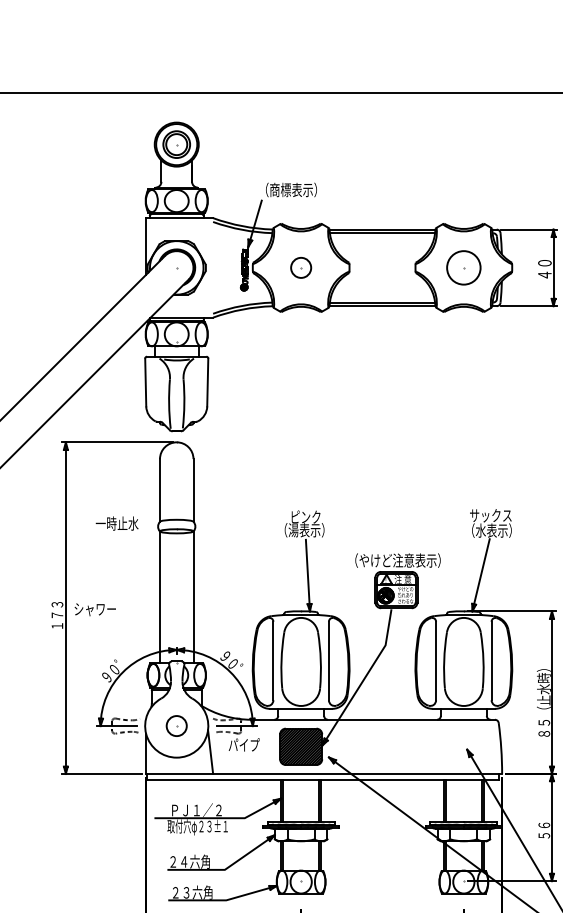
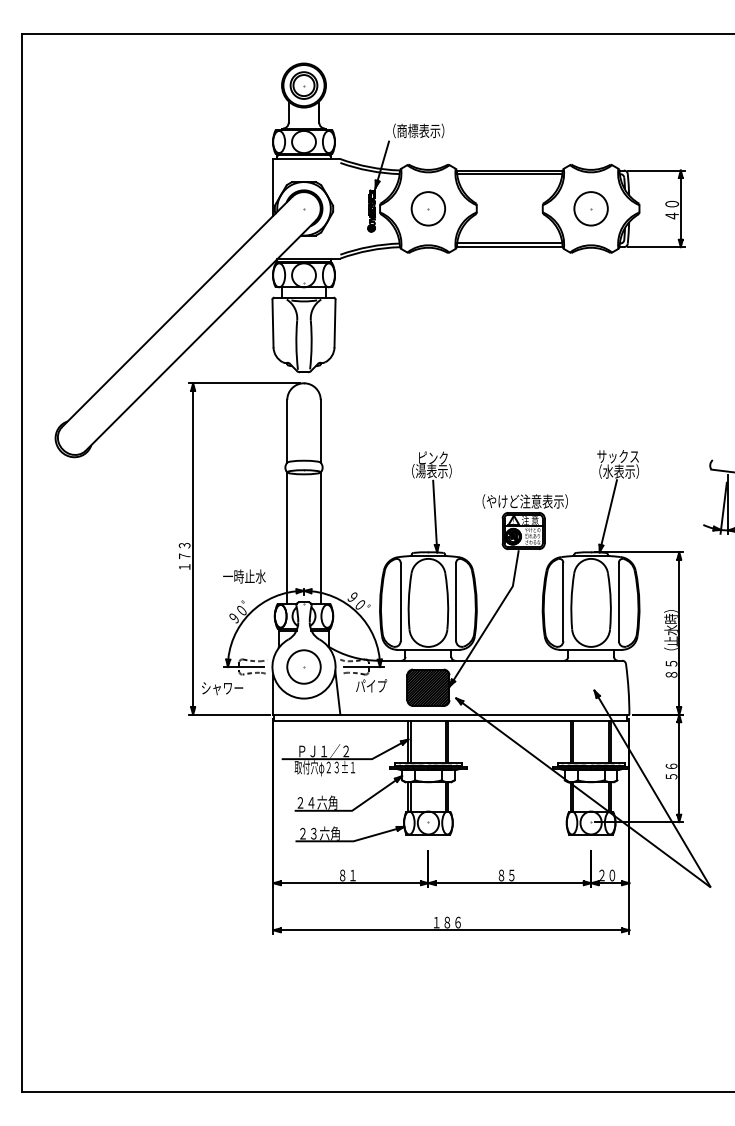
circle: (301, 267) -> (428, 208), size x1.67
text: (117, 523) -> (244, 576), moved
text: (95, 609) -> (222, 688), moved
circle: (176, 725) -> (303, 666), size x1.67

